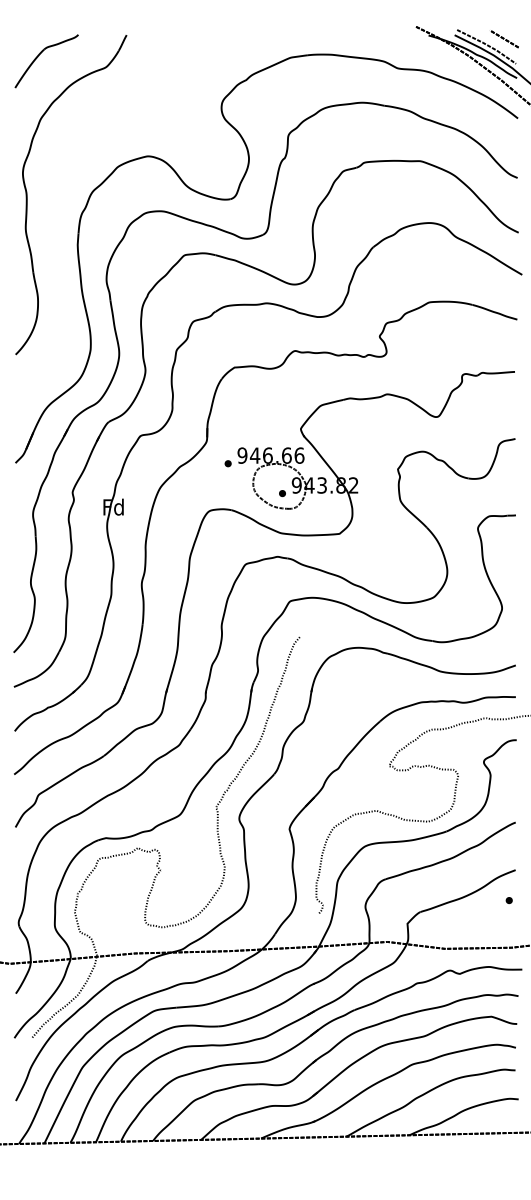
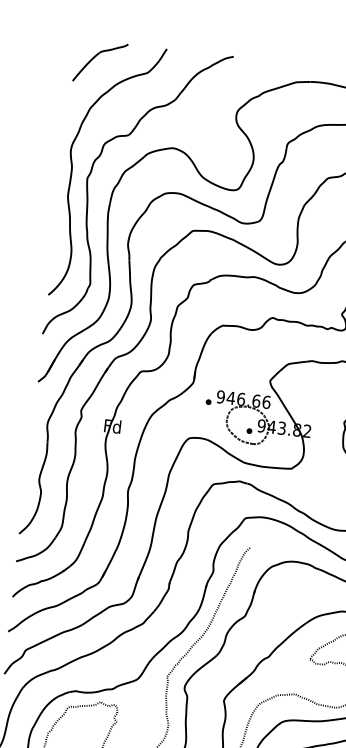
part: (50, 224) -> (88, 193), added

